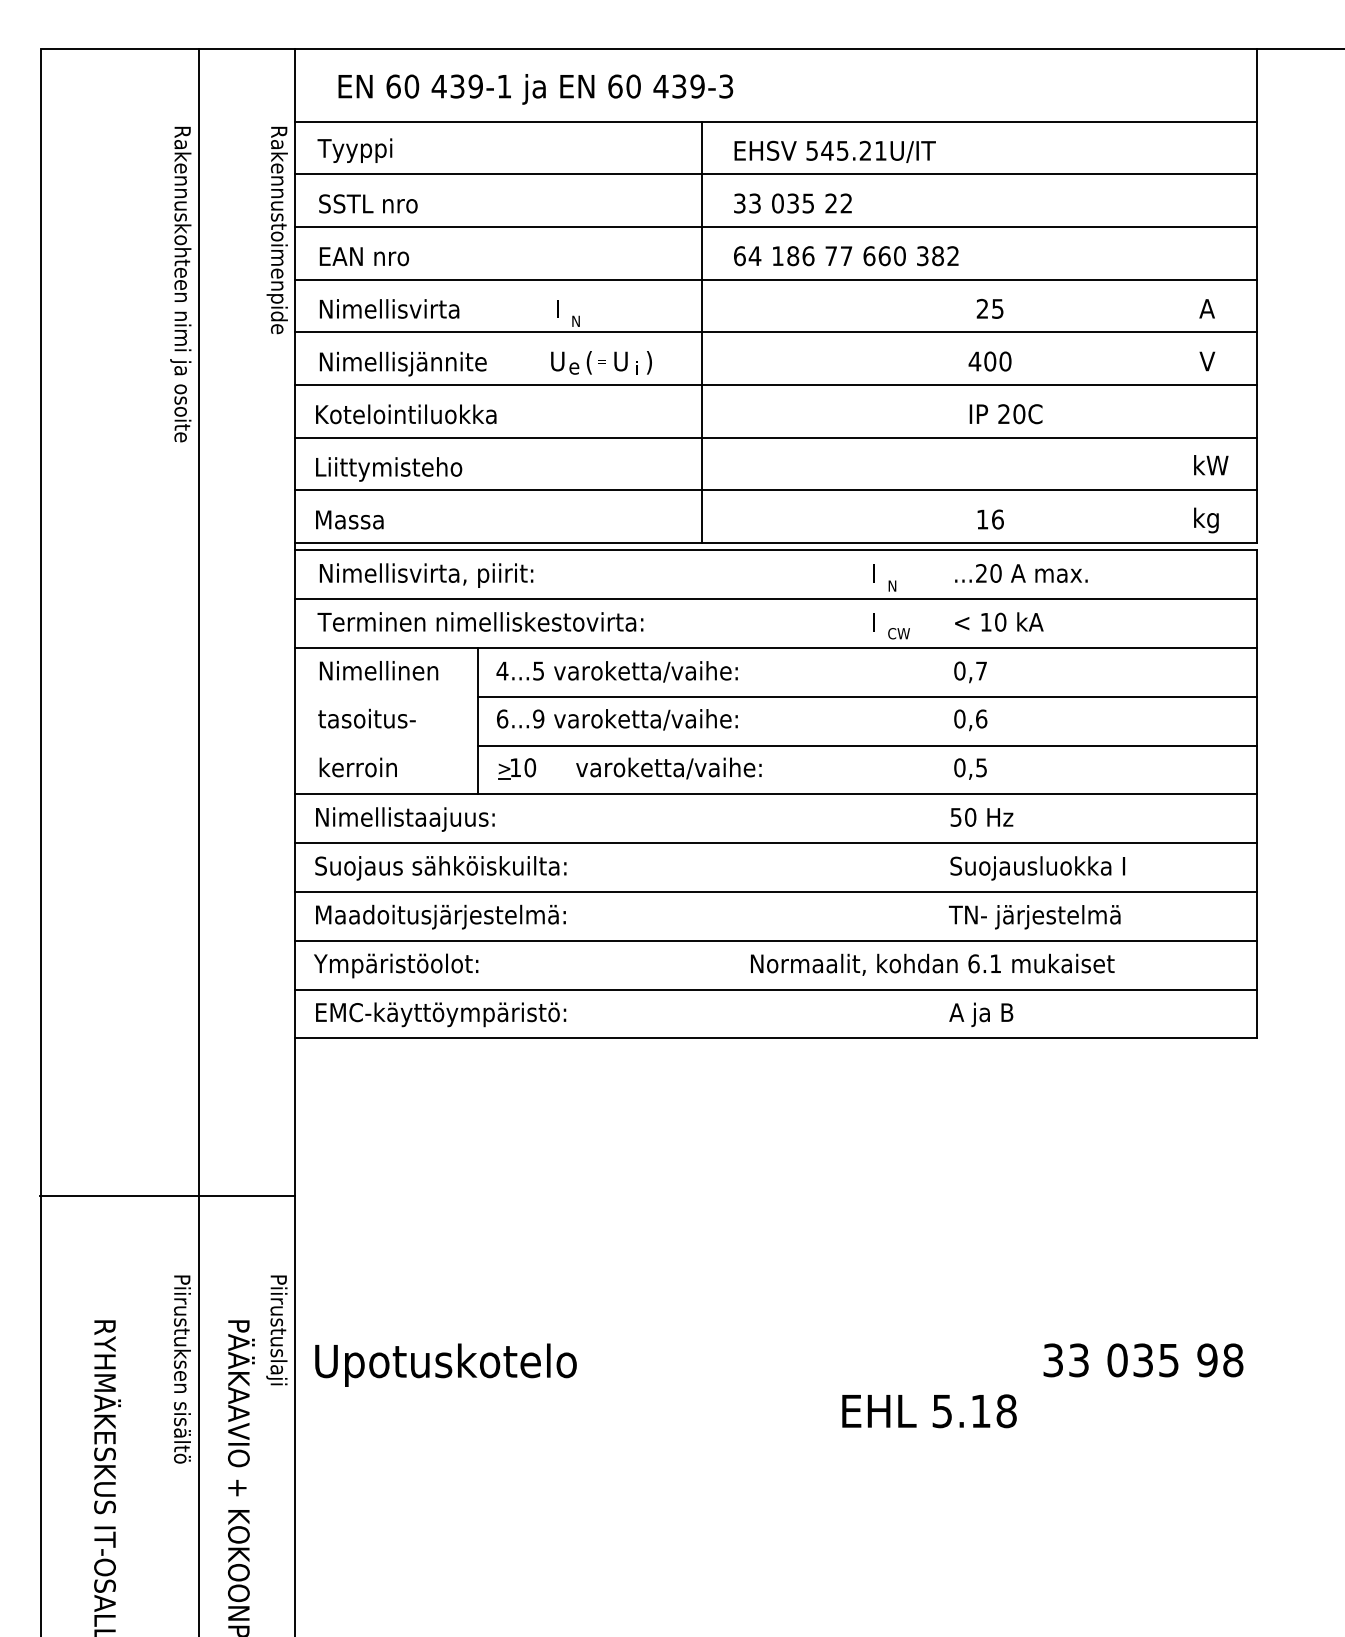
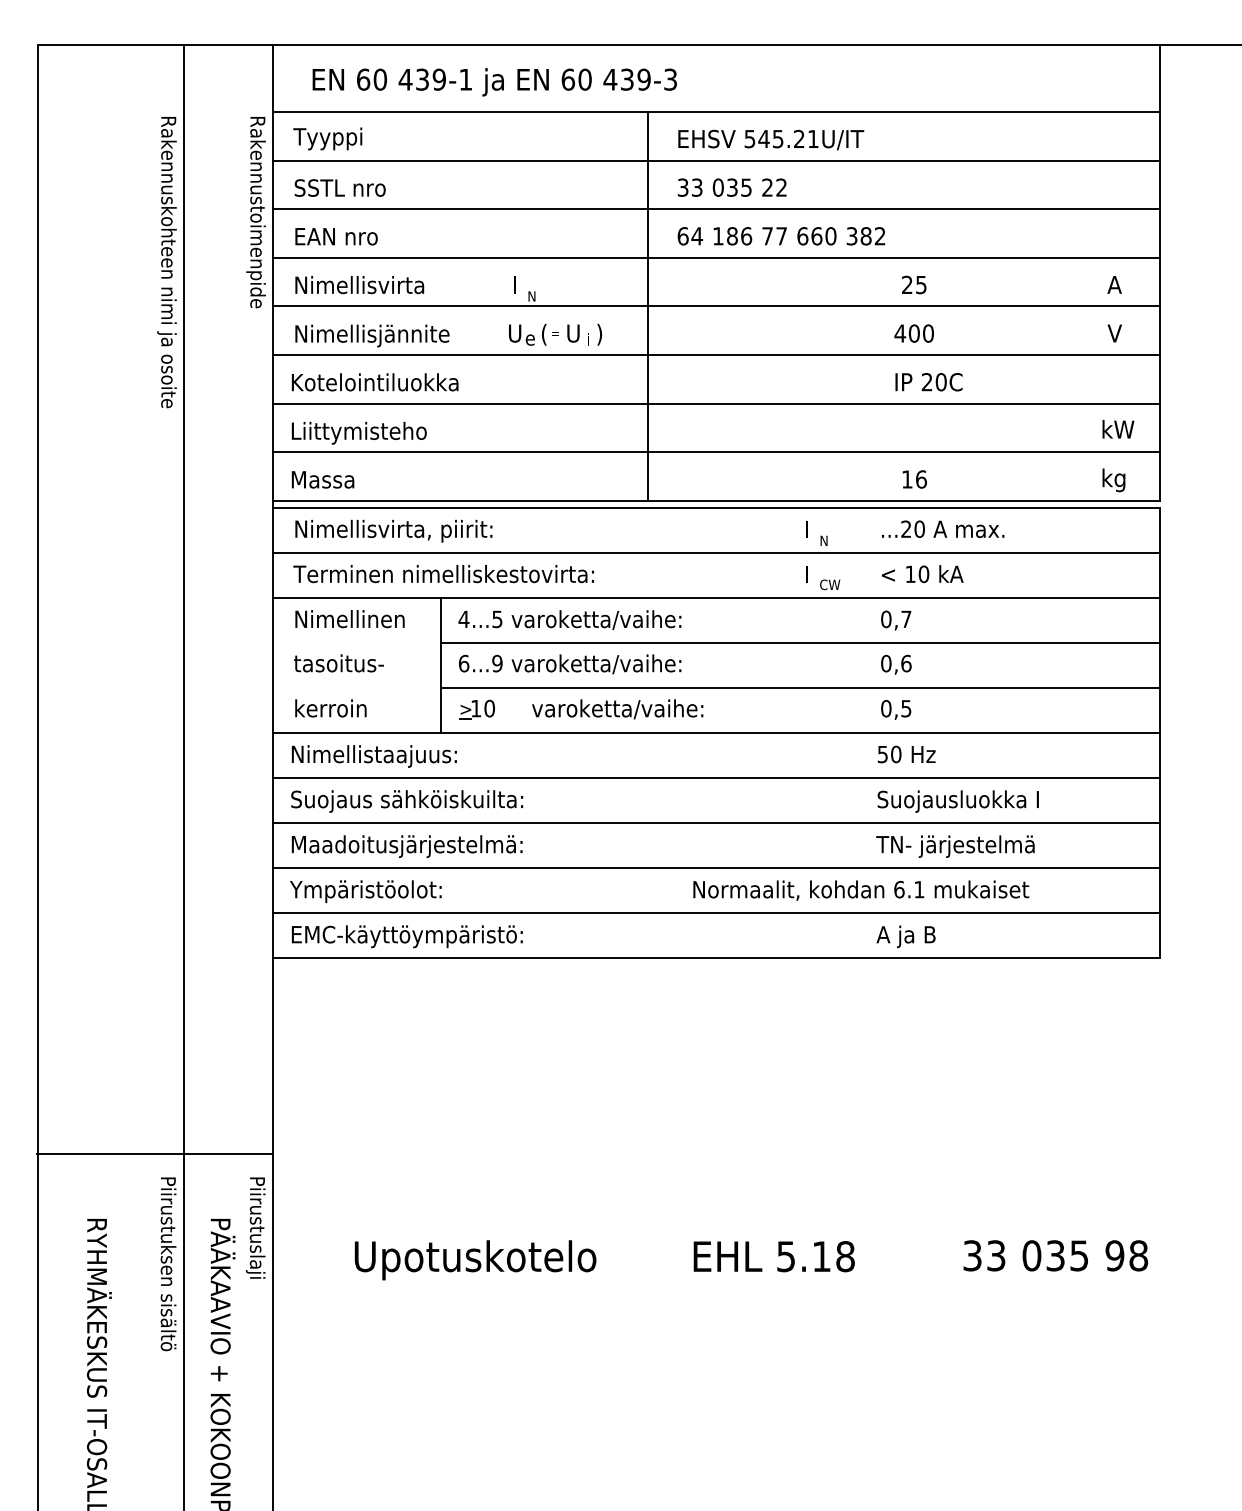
line: (167, 1195) -> (154, 1153), moved
text: (445, 1364) -> (475, 1259), moved
text: (929, 1411) -> (774, 1256), moved

